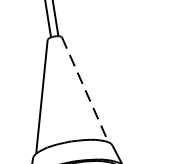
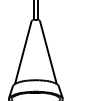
line: (85, 89) -> (48, 52), dashed -> solid

